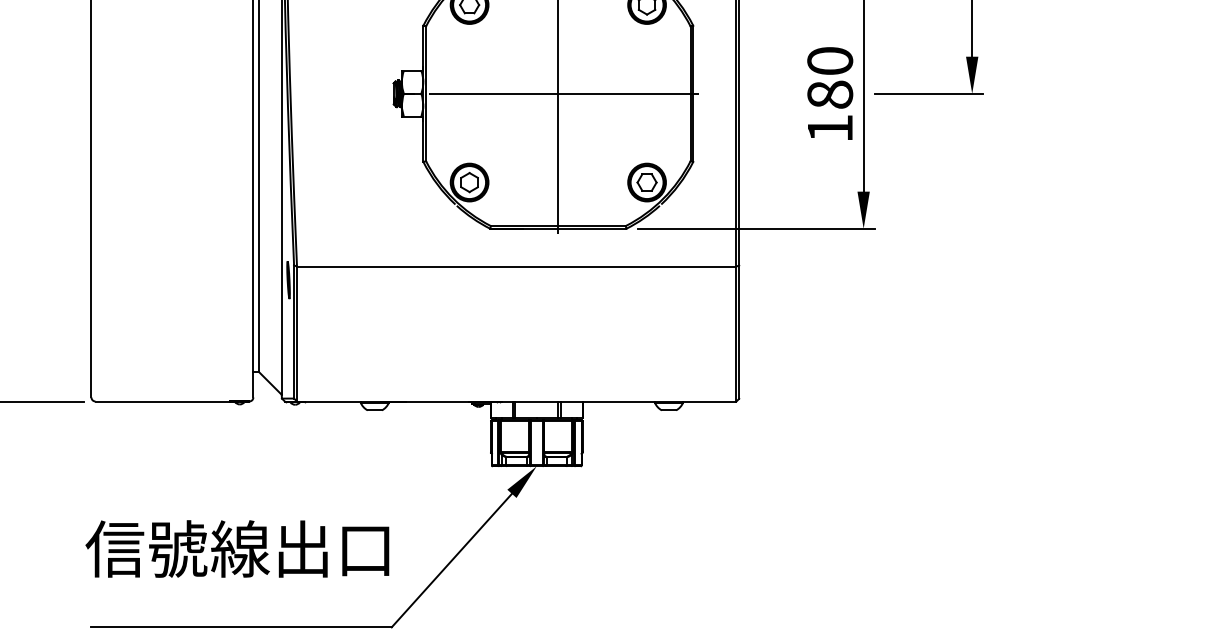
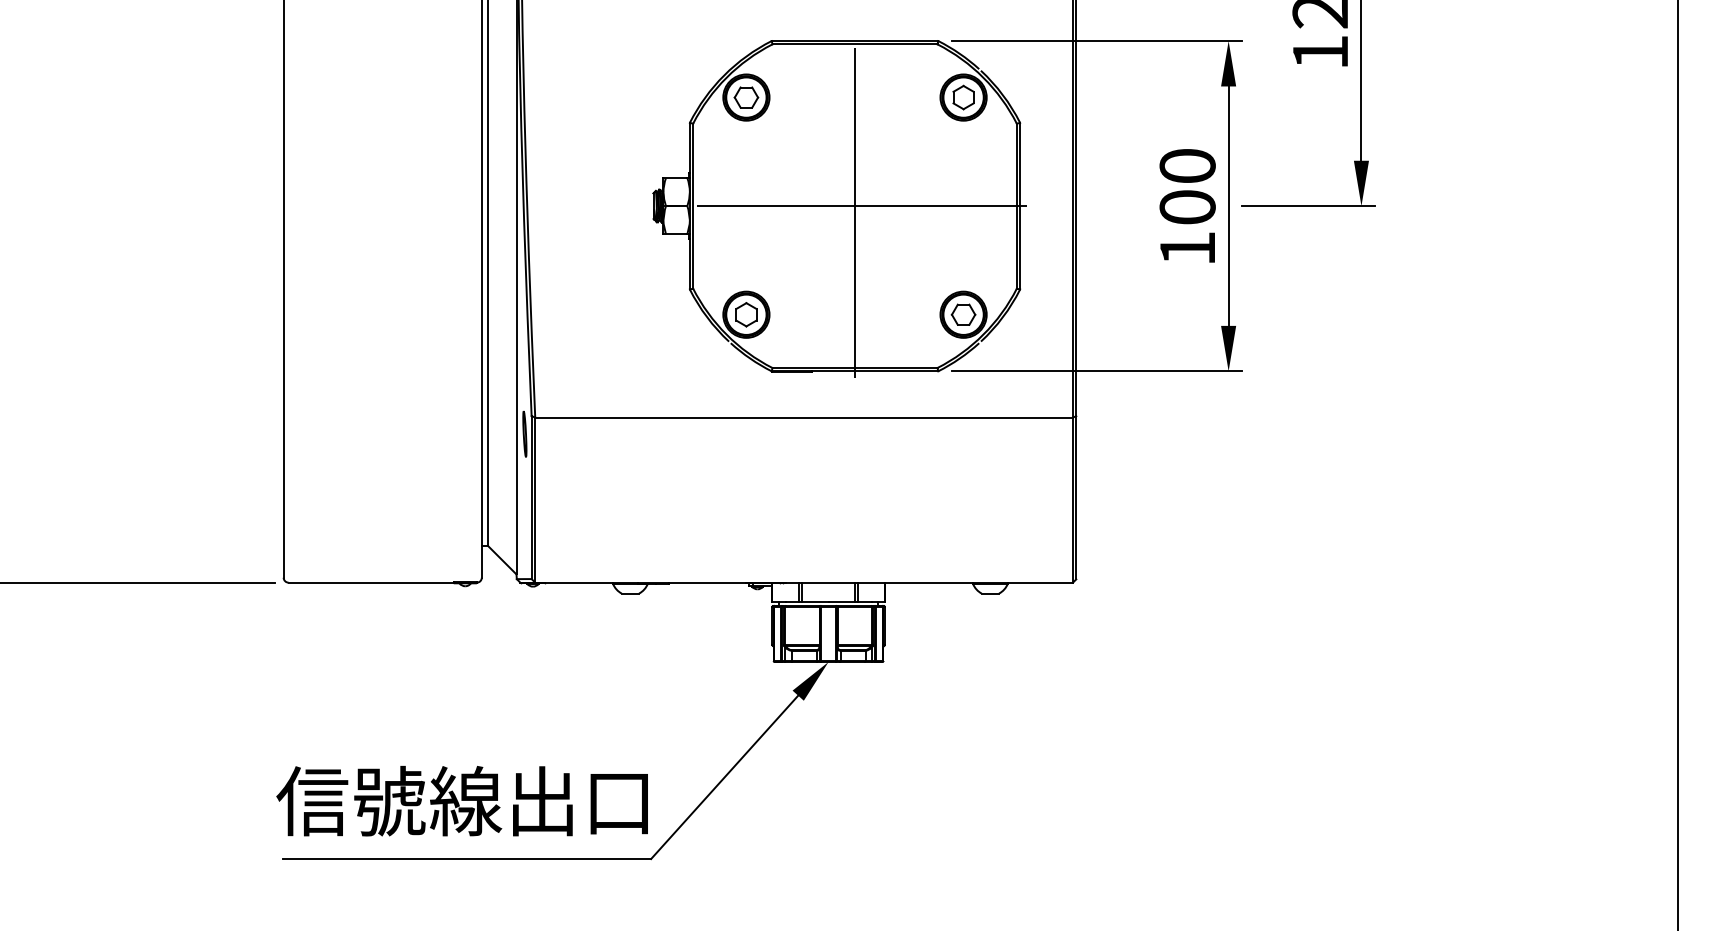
text: (830, 94) -> (1187, 207), 180 -> 100
text: (236, 549) -> (461, 801), moved

